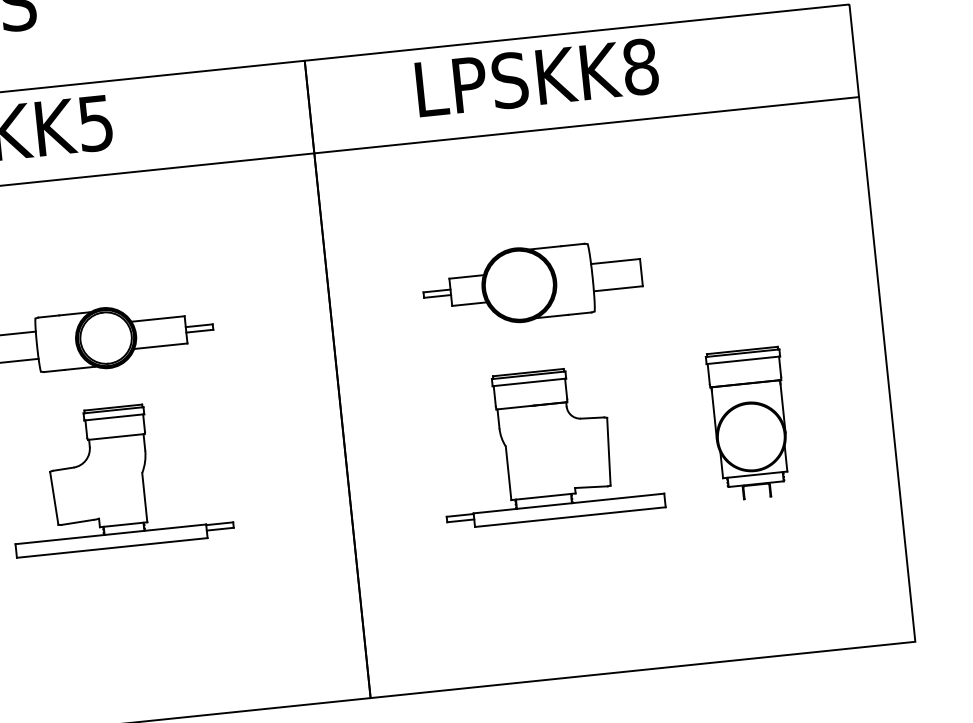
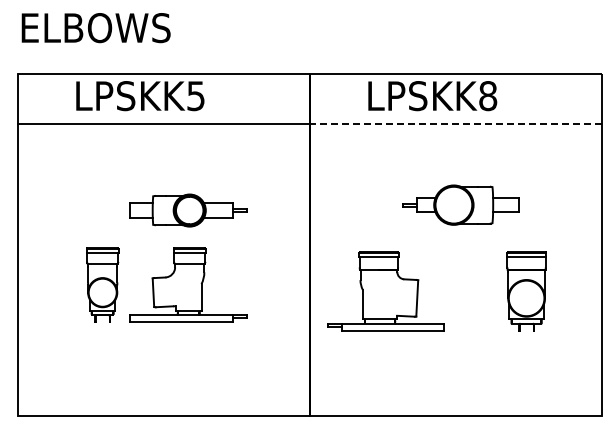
line: (584, 124) -> (455, 123), solid -> dashed
part: (531, 282) -> (460, 204), moved
part: (548, 444) -> (385, 291), moved

